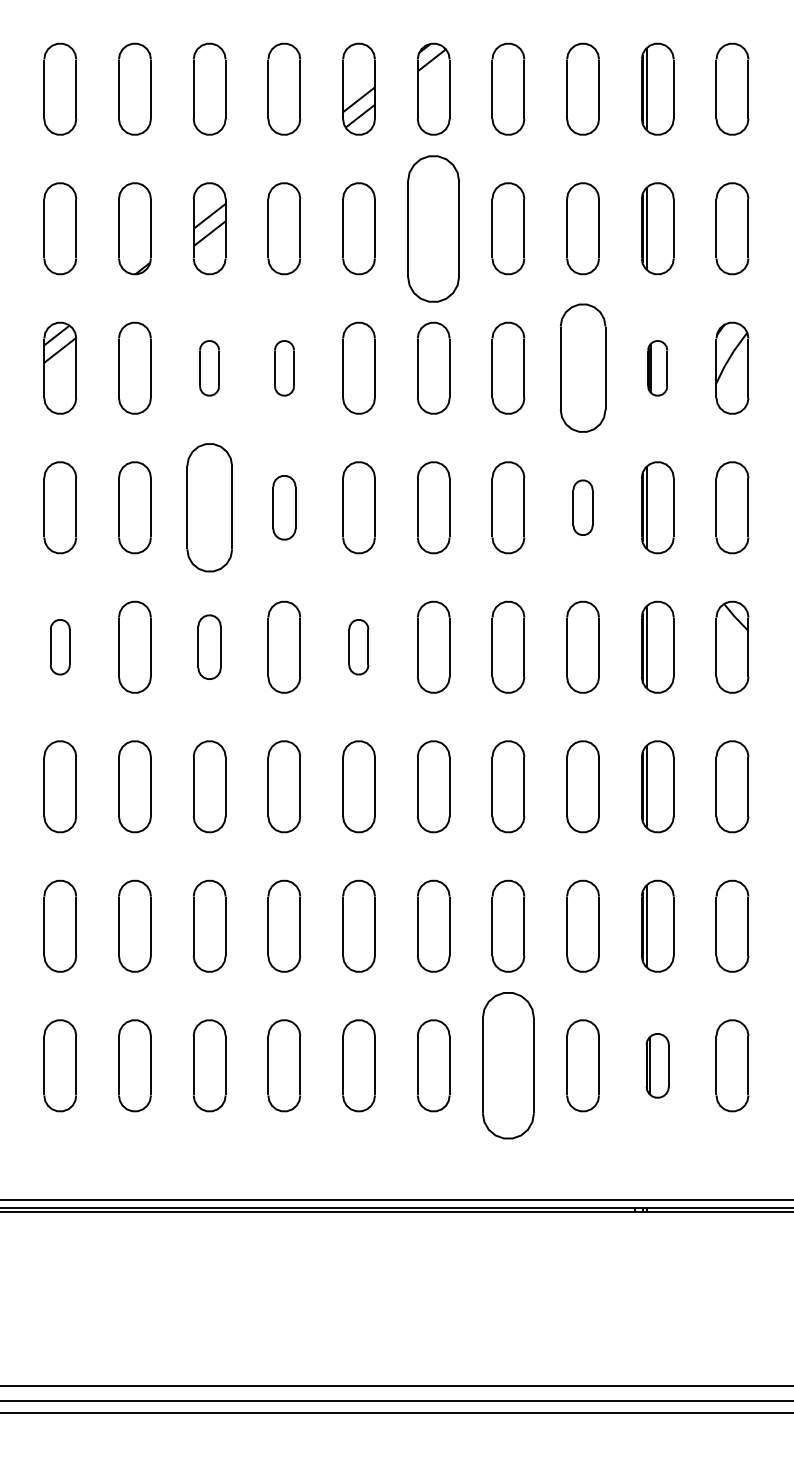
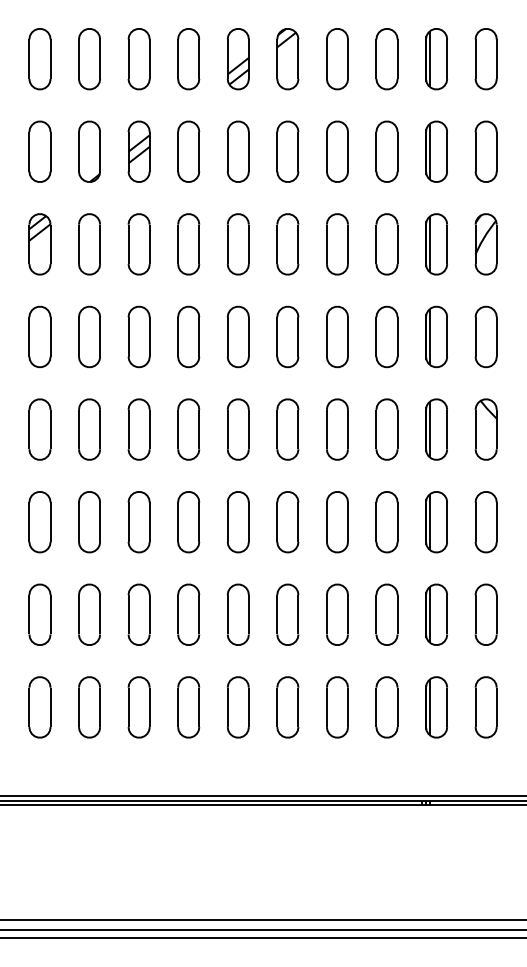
part: (433, 228) -> (287, 151), size x0.62
part: (208, 368) -> (138, 244), size x1.67
part: (284, 368) -> (188, 244), size x1.67
part: (582, 368) -> (386, 244), size x0.71
part: (657, 368) -> (436, 244), size x1.67
part: (208, 507) -> (138, 336), size x0.71
part: (284, 507) -> (188, 336), size x1.43
part: (582, 507) -> (386, 336), size x1.67
part: (59, 647) -> (39, 429), size x1.67
part: (208, 647) -> (138, 429), size x1.43
part: (357, 647) -> (237, 429), size x1.67
part: (508, 1065) -> (337, 707), size x0.62
part: (657, 1065) -> (436, 707), size x1.43

